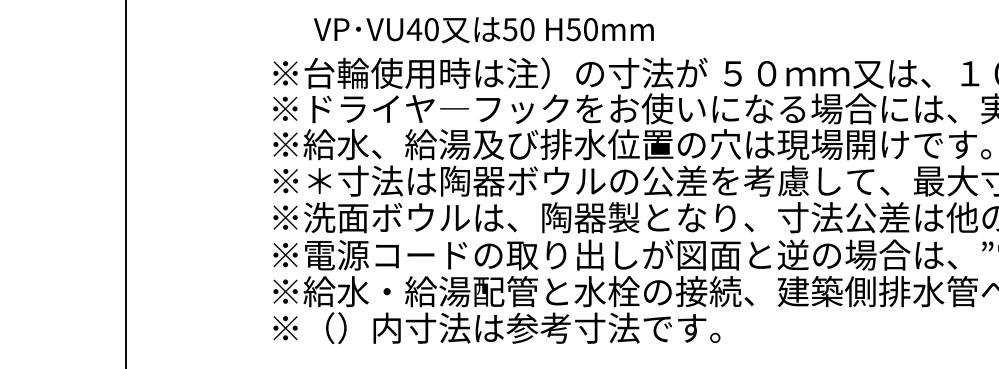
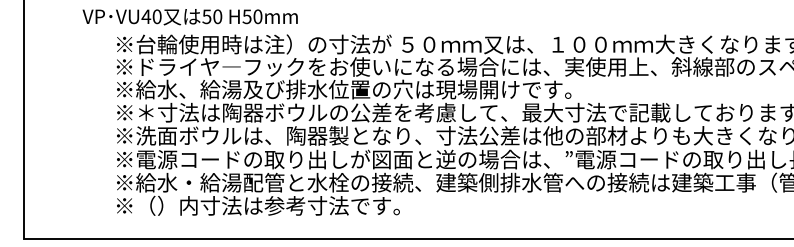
text: (482, 30) -> (189, 17), moved

